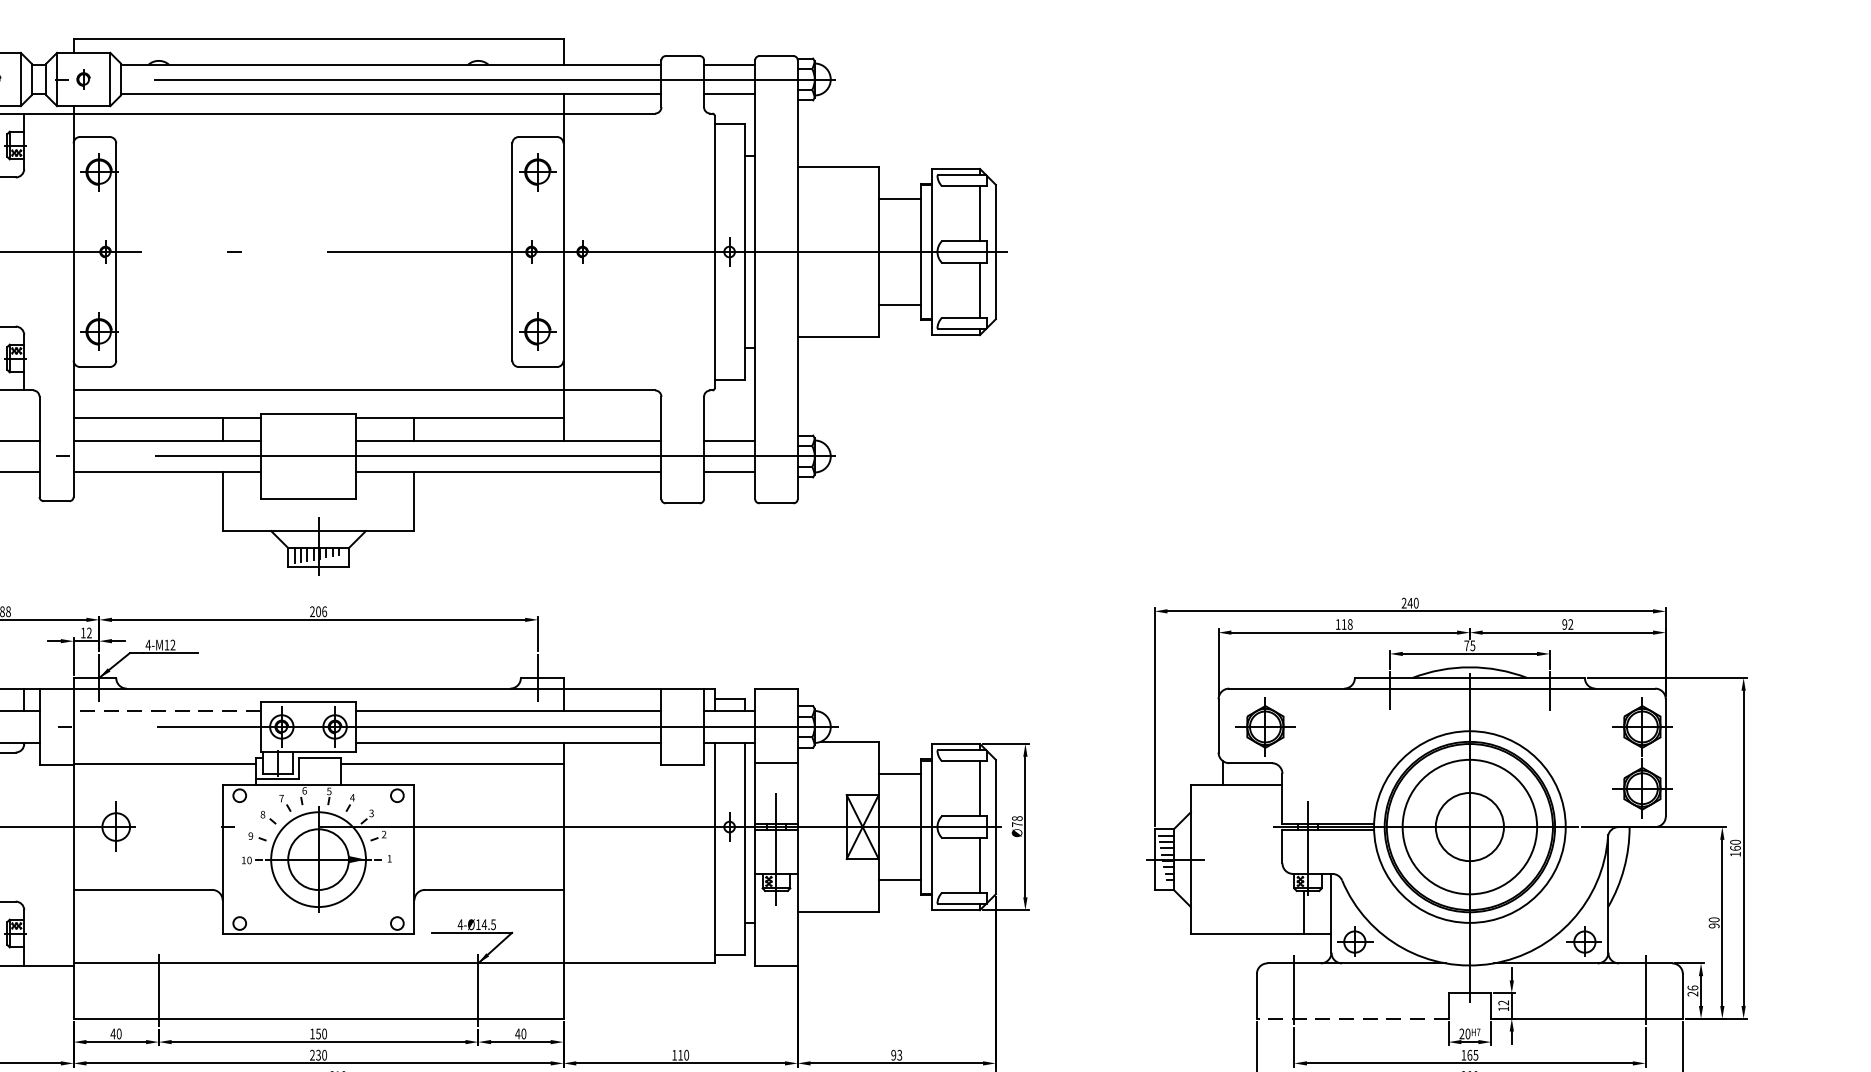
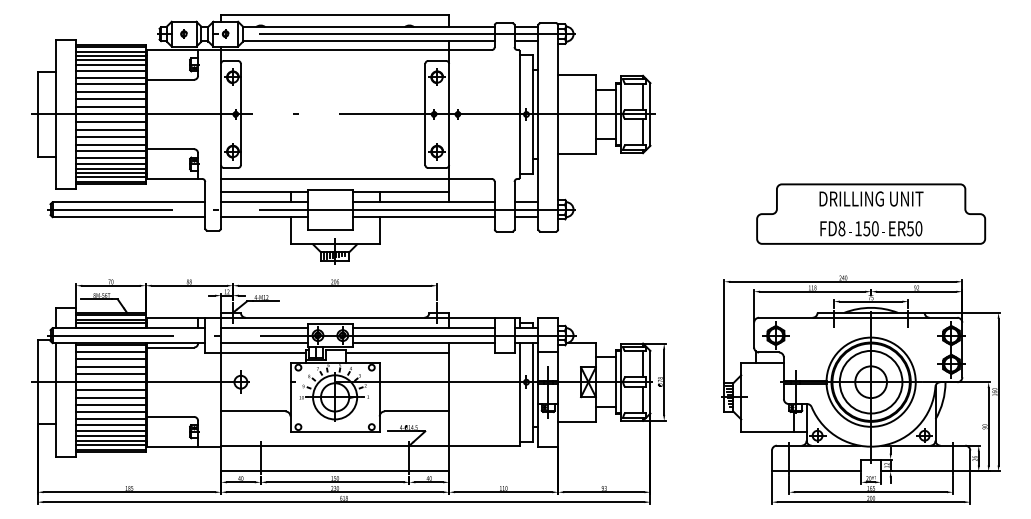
part: (1470, 464) -> (871, 213), added
line: (166, 711) -> (264, 328), dashed -> solid
line: (166, 743) -> (264, 343), added
line: (1352, 1018) -> (816, 471), dashed -> solid

